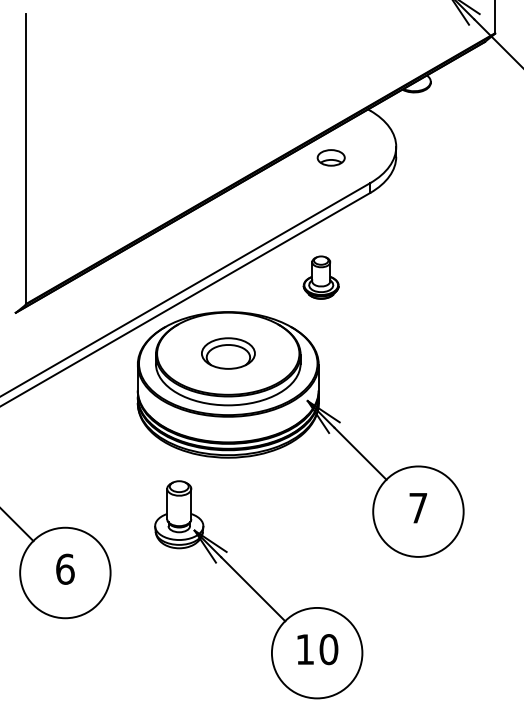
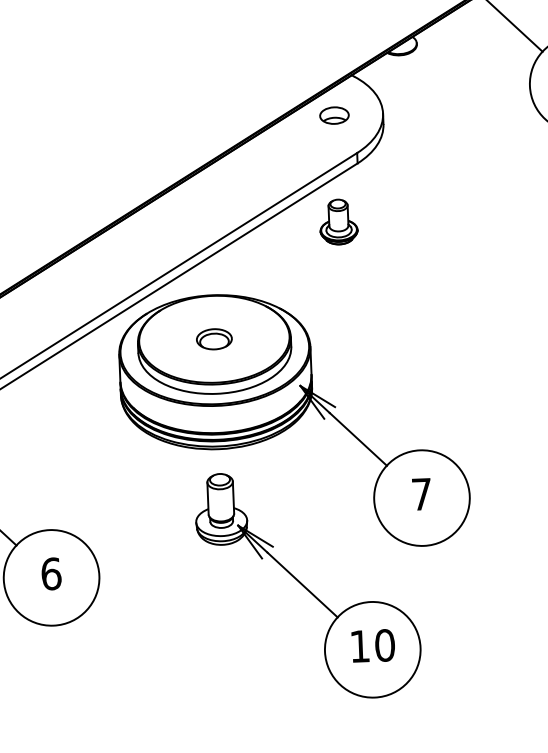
part: (330, 157) -> (333, 115), moved
part: (320, 277) -> (337, 221), moved
part: (227, 353) -> (213, 339), size x0.62
part: (258, 589) -> (308, 585), moved

